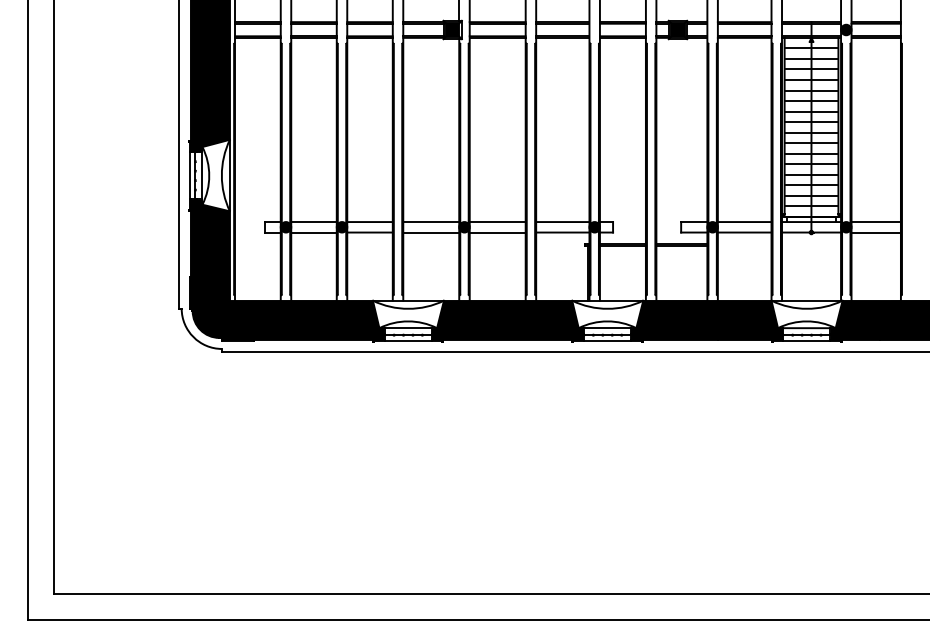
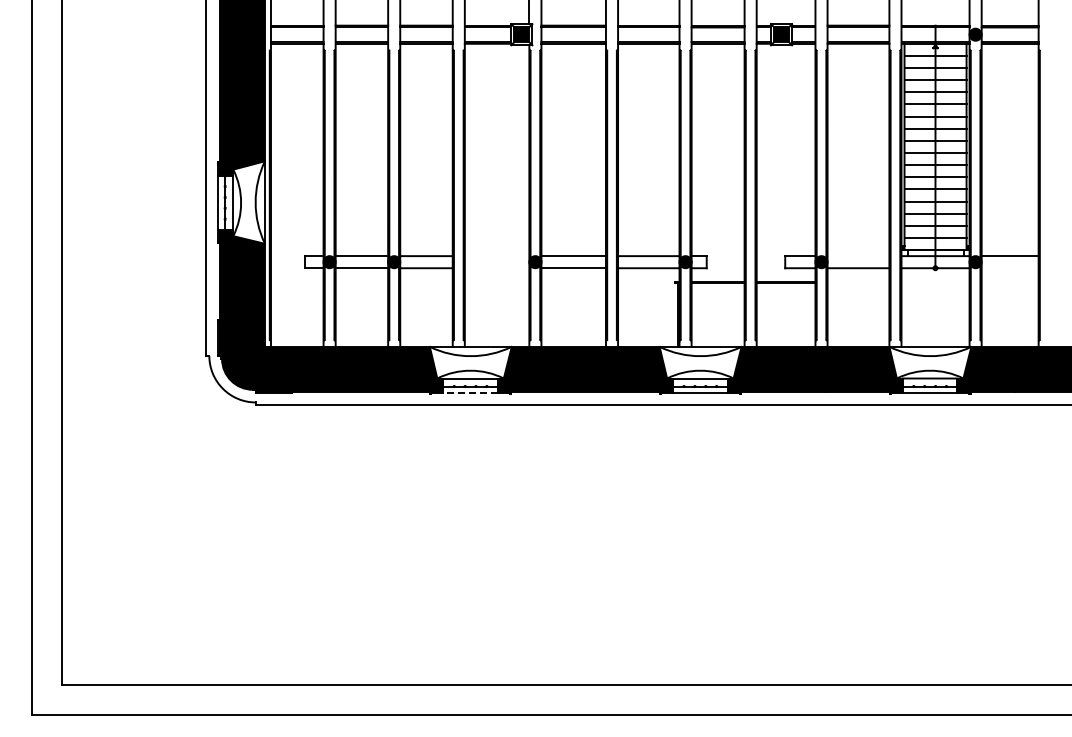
line: (430, 222) -> (496, 256), removed
line: (744, 222) -> (858, 256), removed
line: (430, 232) -> (496, 268), removed
line: (875, 232) -> (1009, 268), removed
line: (408, 341) -> (470, 393), solid -> dashed

